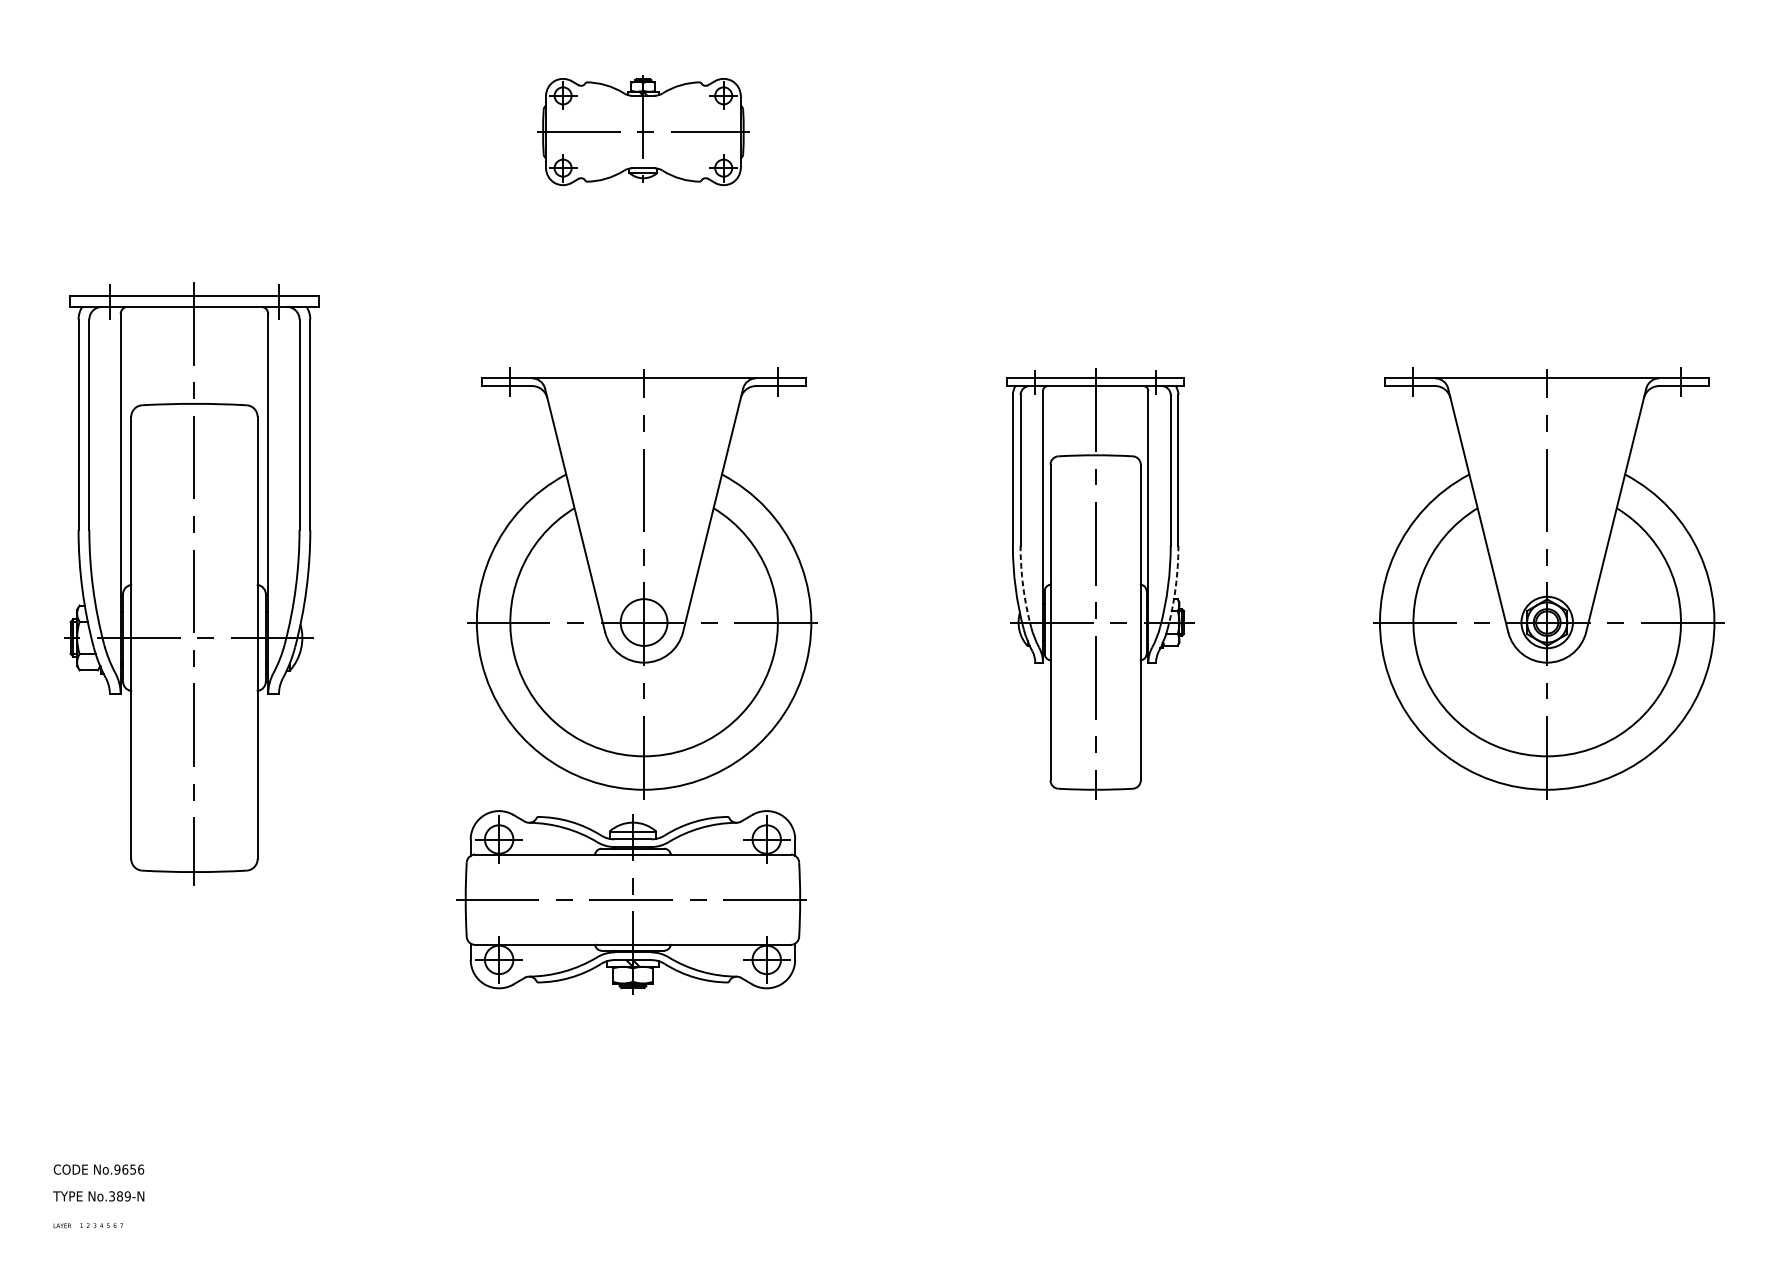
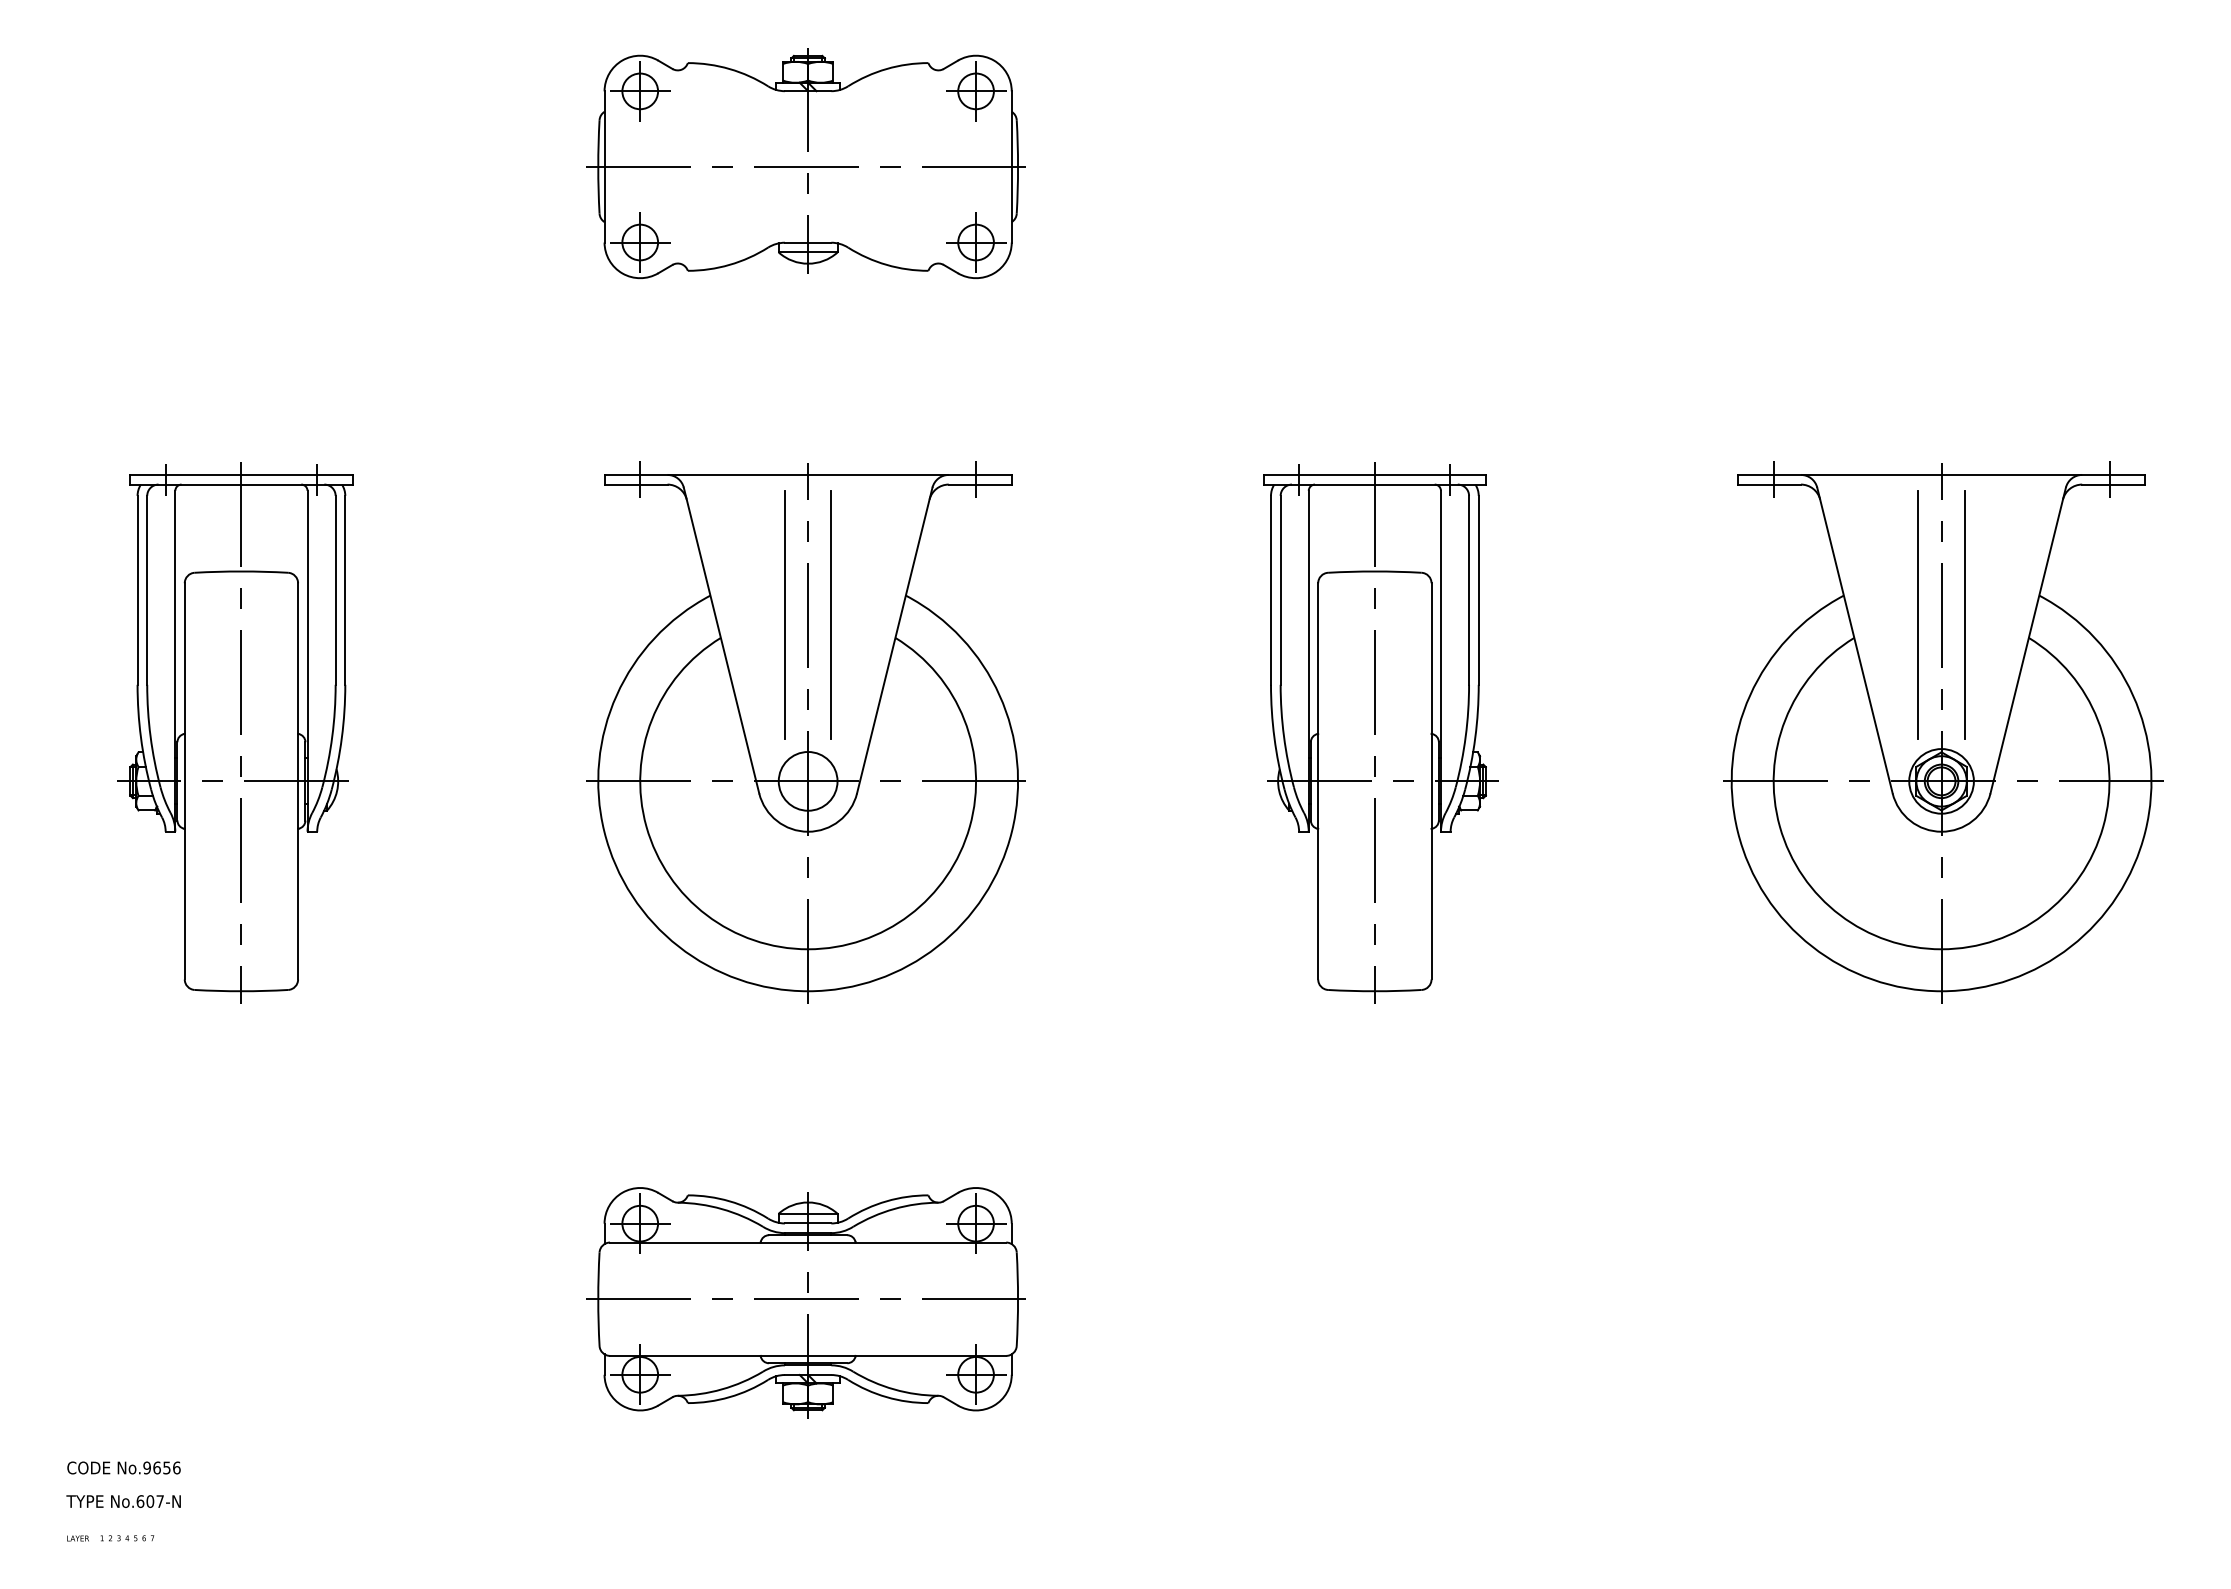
part: (641, 130) -> (805, 163), size x1.67
line: (625, 489) -> (784, 614), added
line: (662, 489) -> (831, 614), added
line: (1528, 489) -> (1918, 614), added
line: (1565, 489) -> (1964, 614), added
part: (187, 583) -> (235, 732), size x0.71
arc: (1022, 586) -> (1283, 736), dashed -> solid
arc: (1175, 587) -> (1475, 737), dashed -> solid
part: (630, 902) -> (805, 1302), moved
text: (120, 1196) -> (150, 1501), No.389-N -> No.607-N

